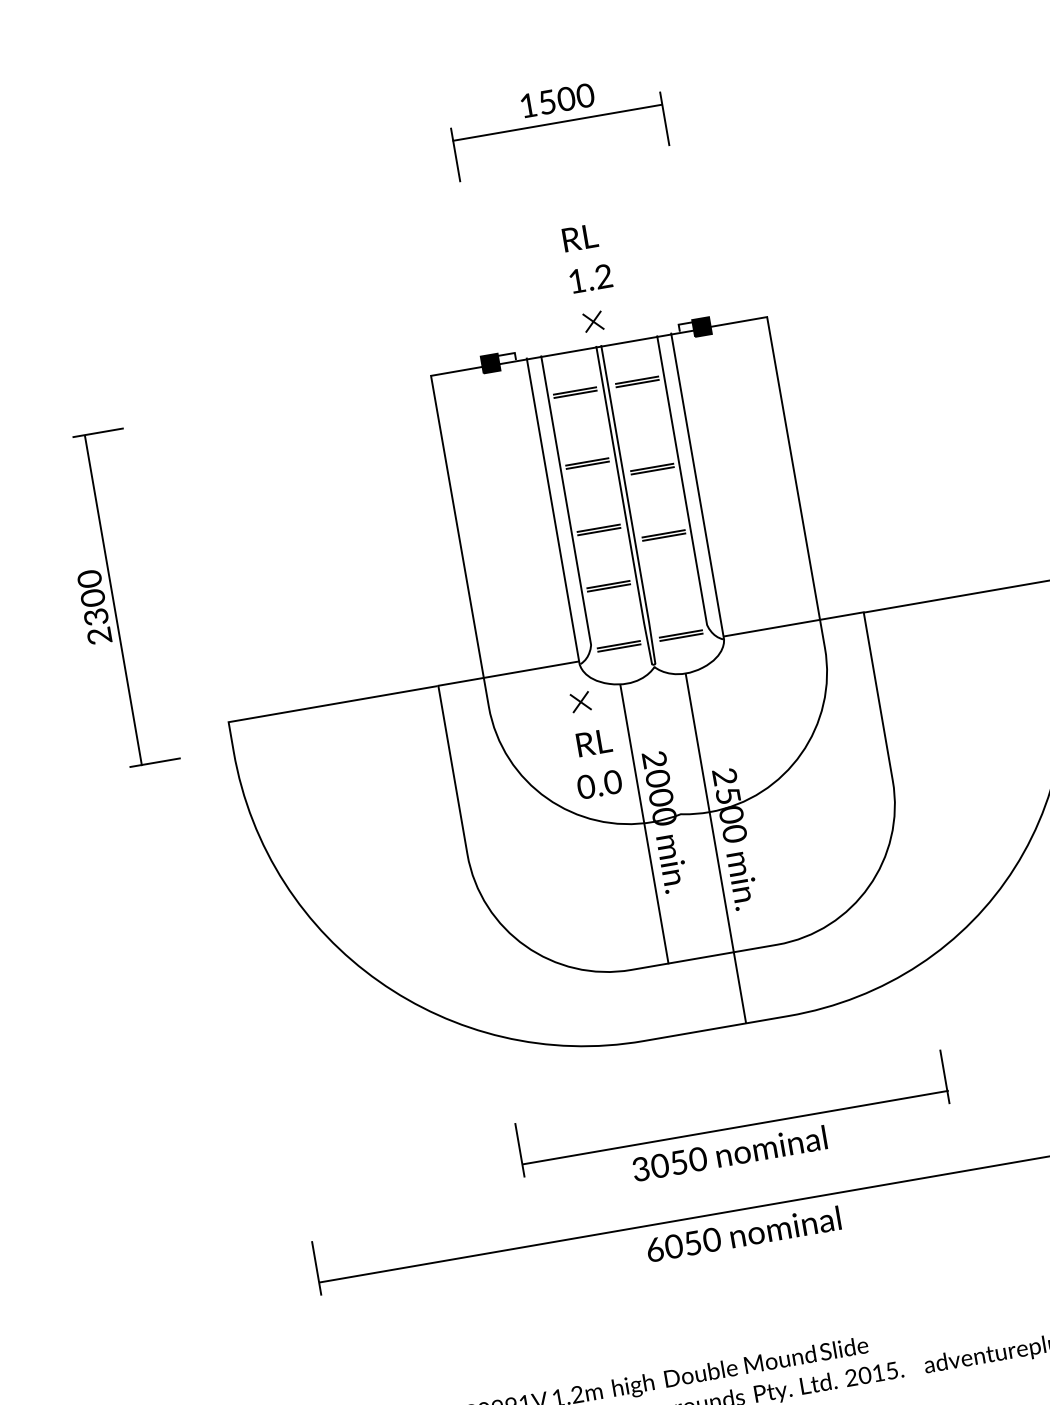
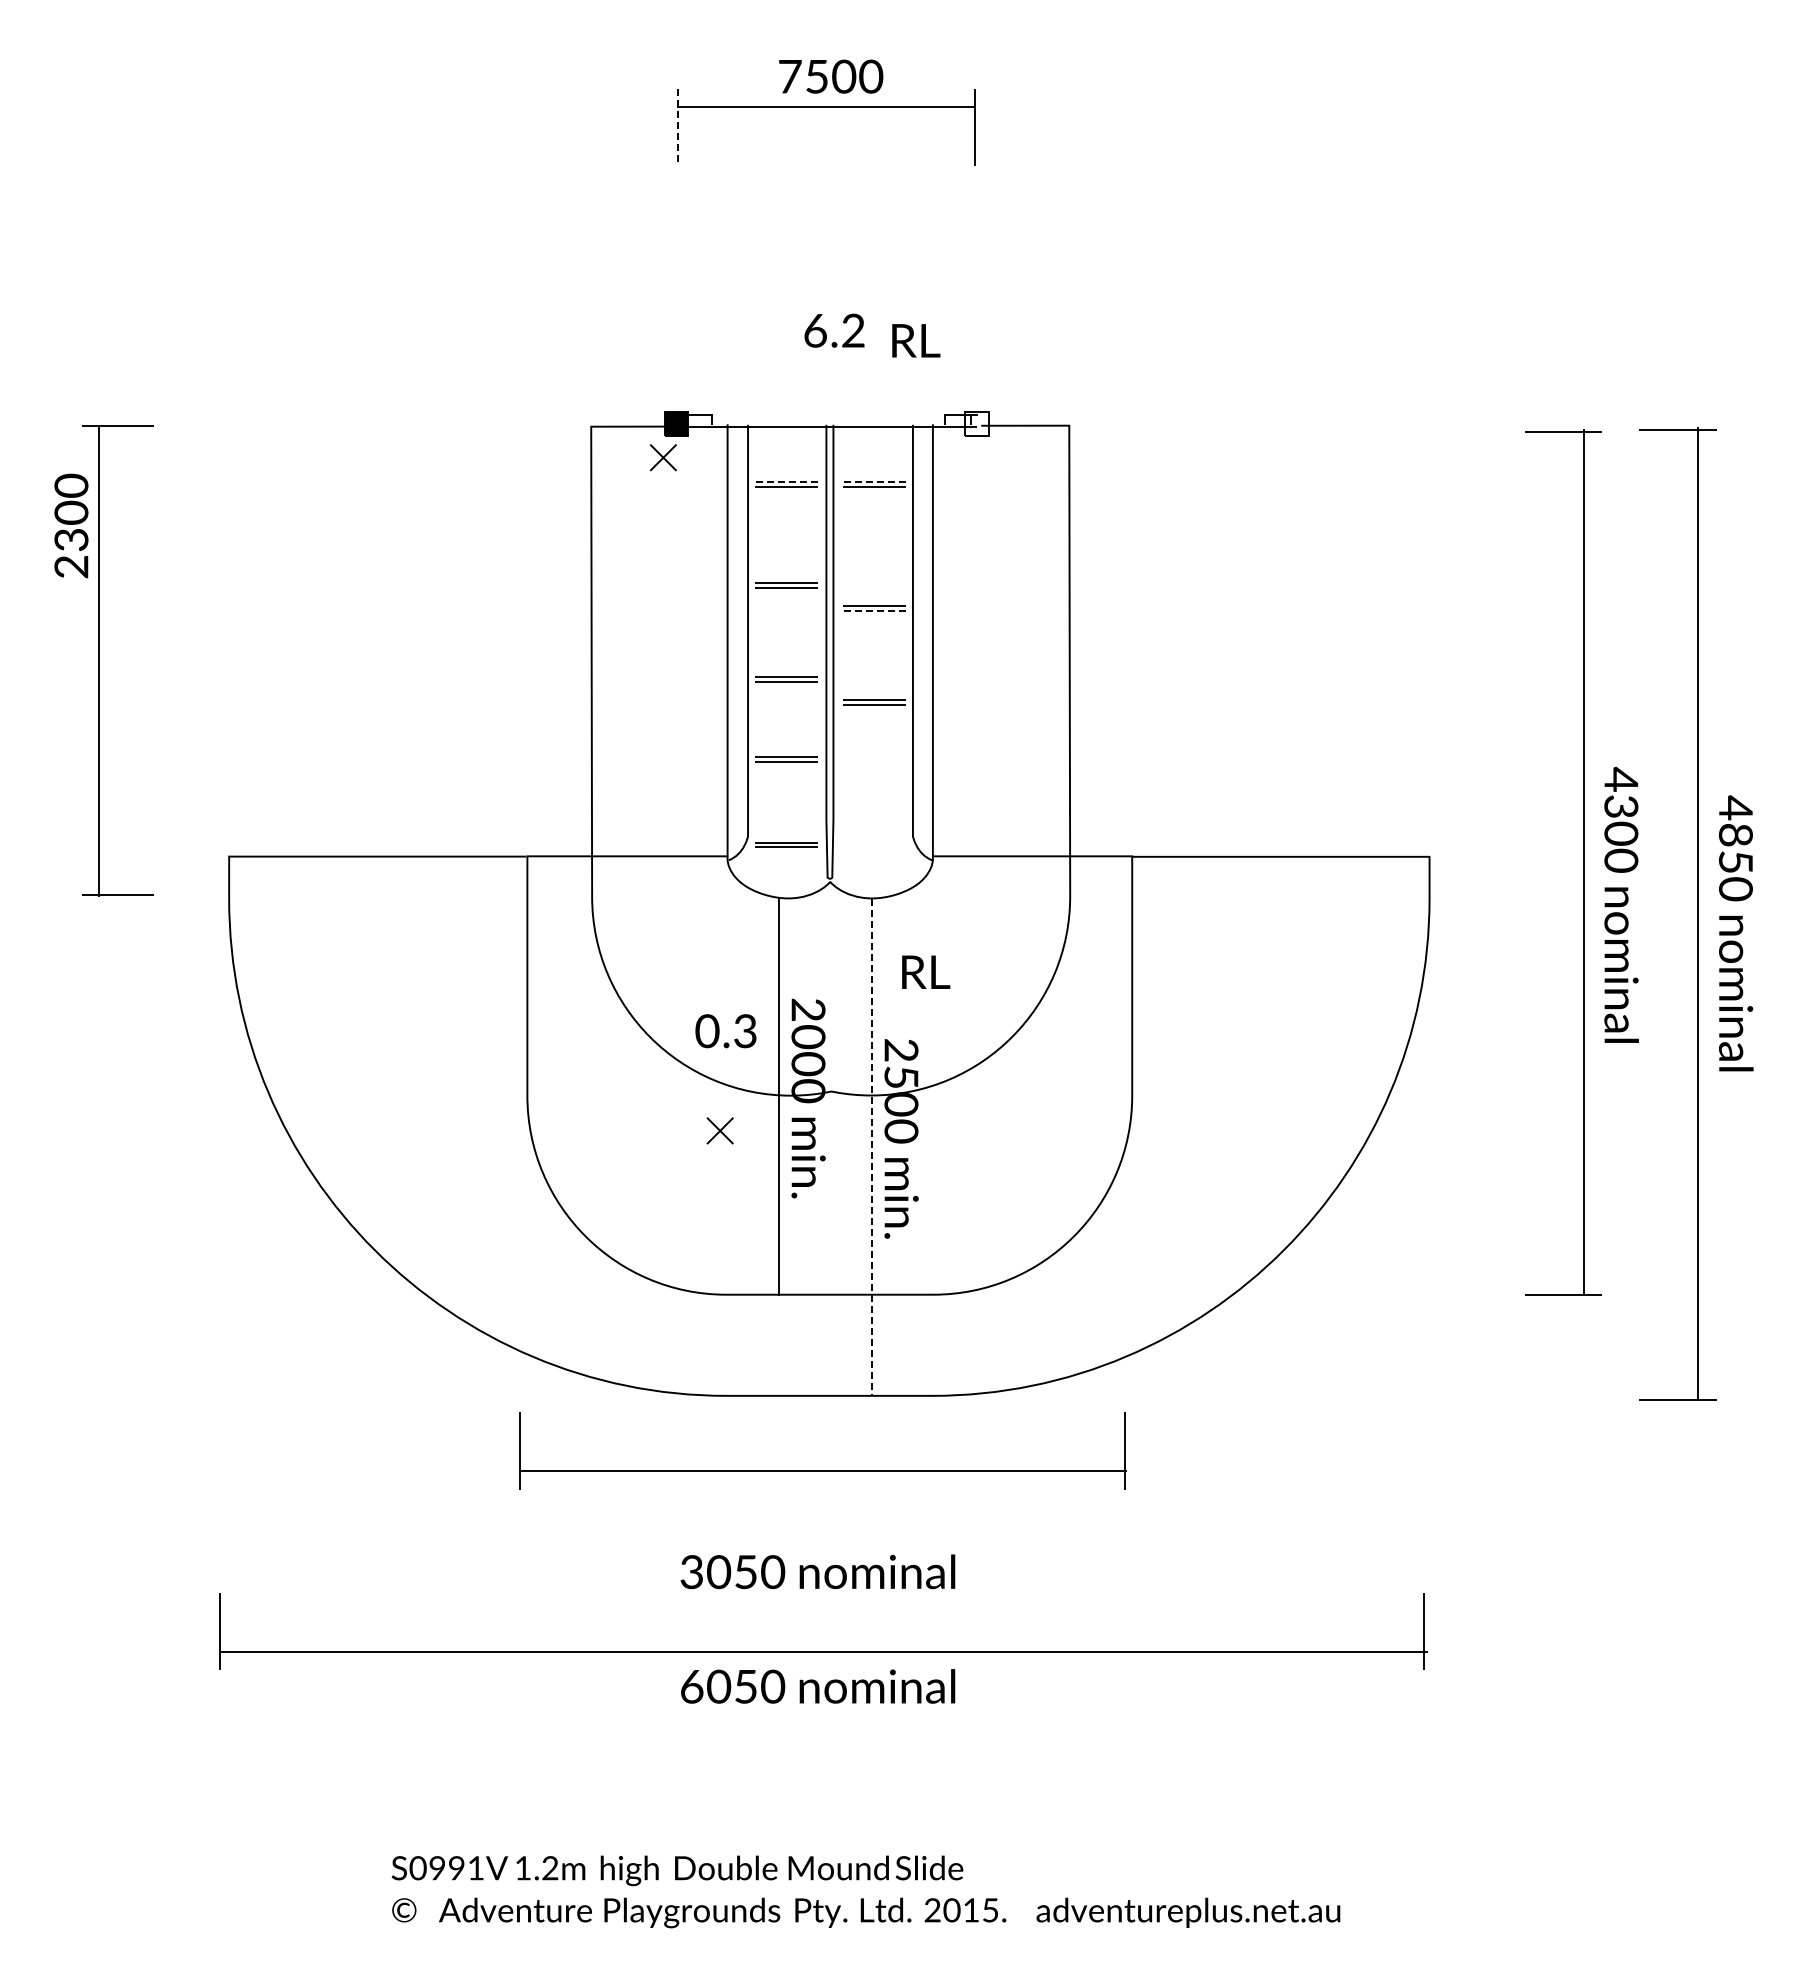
text: (528, 105) -> (790, 76), 1500 -> 7500
line: (455, 154) -> (677, 127), solid -> dashed
text: (580, 237) -> (916, 340), moved
text: (577, 280) -> (815, 330), 1.2 -> 6.2
part: (592, 321) -> (662, 457), moved
fill: (701, 326) -> (976, 423), removed
line: (636, 379) -> (874, 481), solid -> dashed
line: (574, 390) -> (785, 481), solid -> dashed
line: (652, 470) -> (874, 610), solid -> dashed
text: (94, 606) -> (71, 525), moved
part: (681, 635) -> (874, 844), removed
part: (580, 701) -> (719, 1130), moved
text: (594, 742) -> (926, 971), moved
text: (613, 782) -> (745, 1031), 0.0 -> 0.3
line: (715, 848) -> (871, 1147), solid -> dashed
part: (734, 1127) -> (822, 1470), moved

